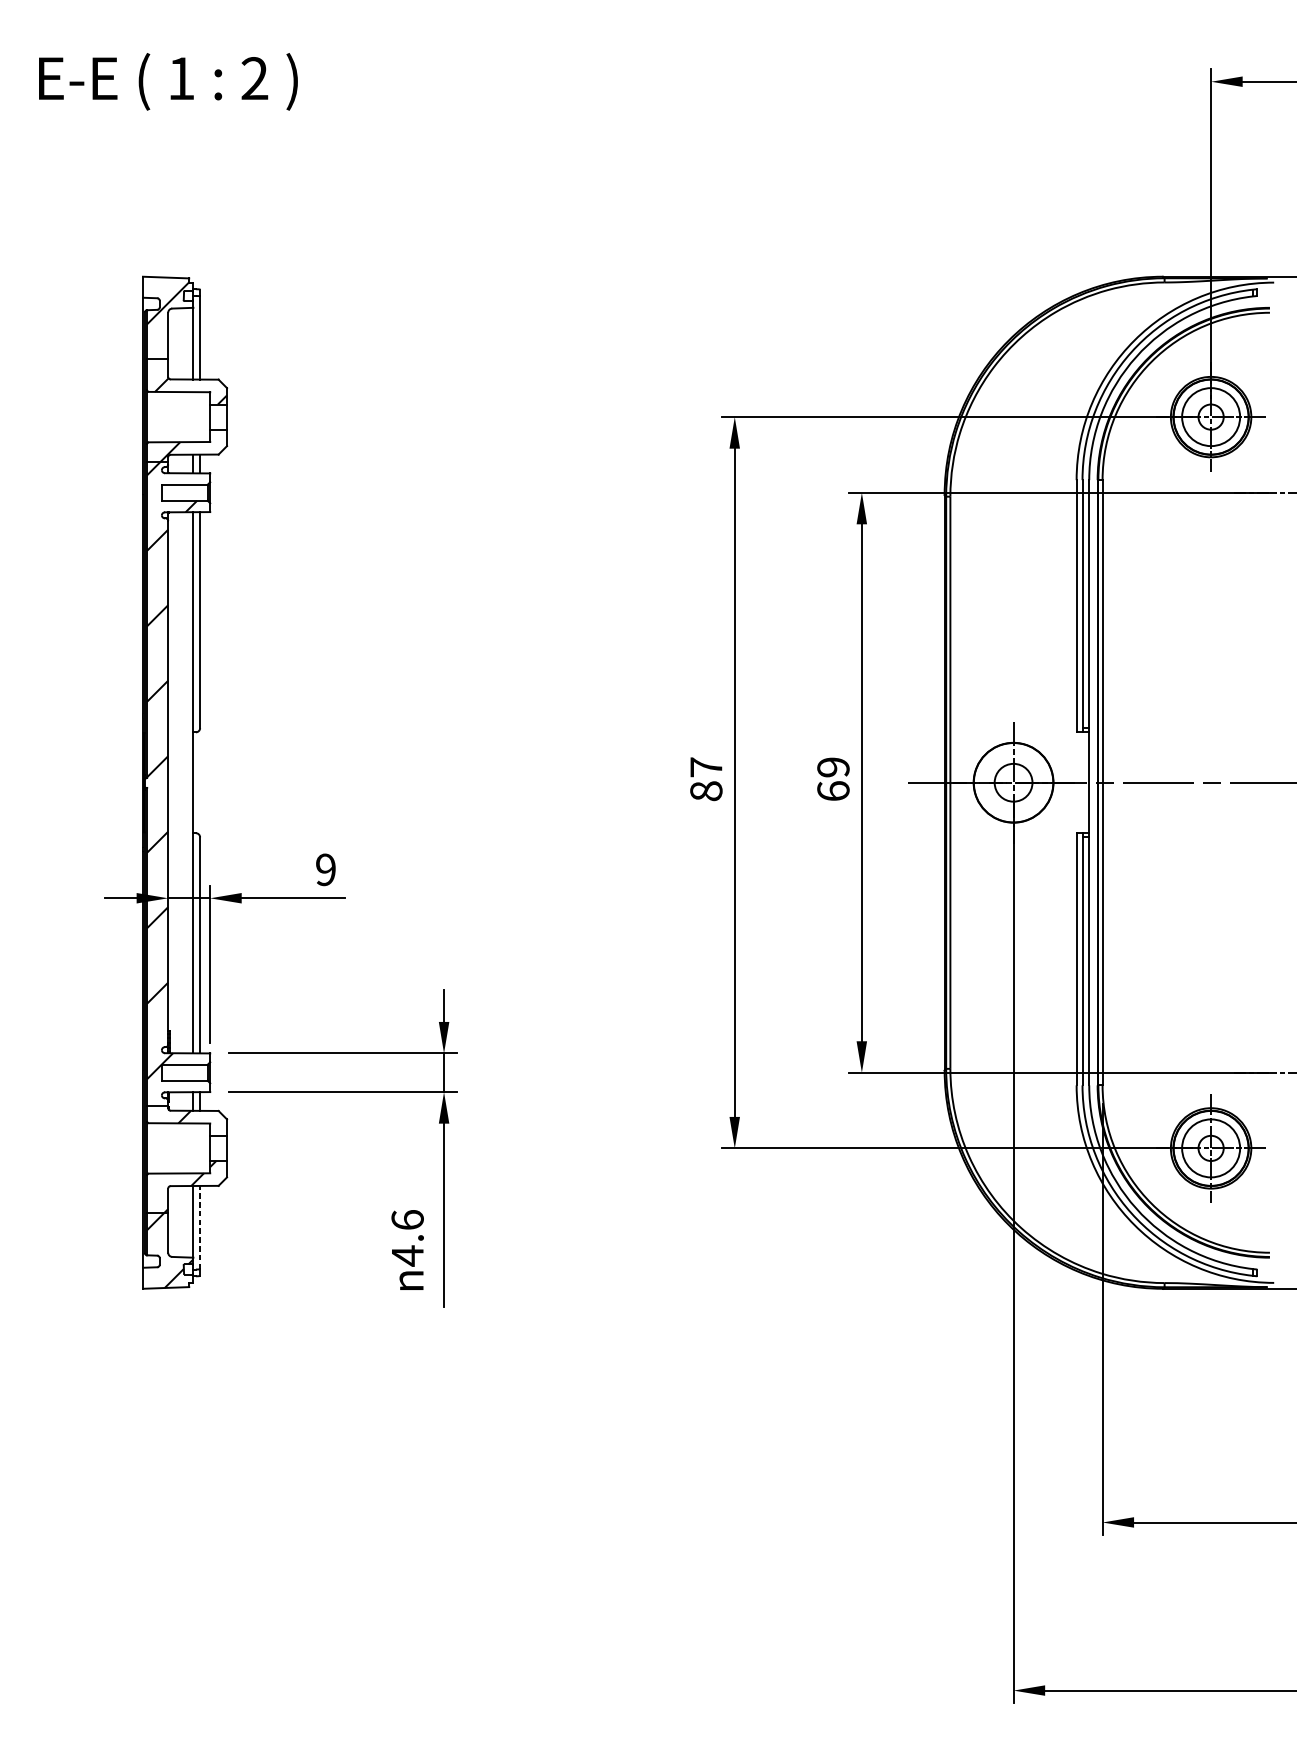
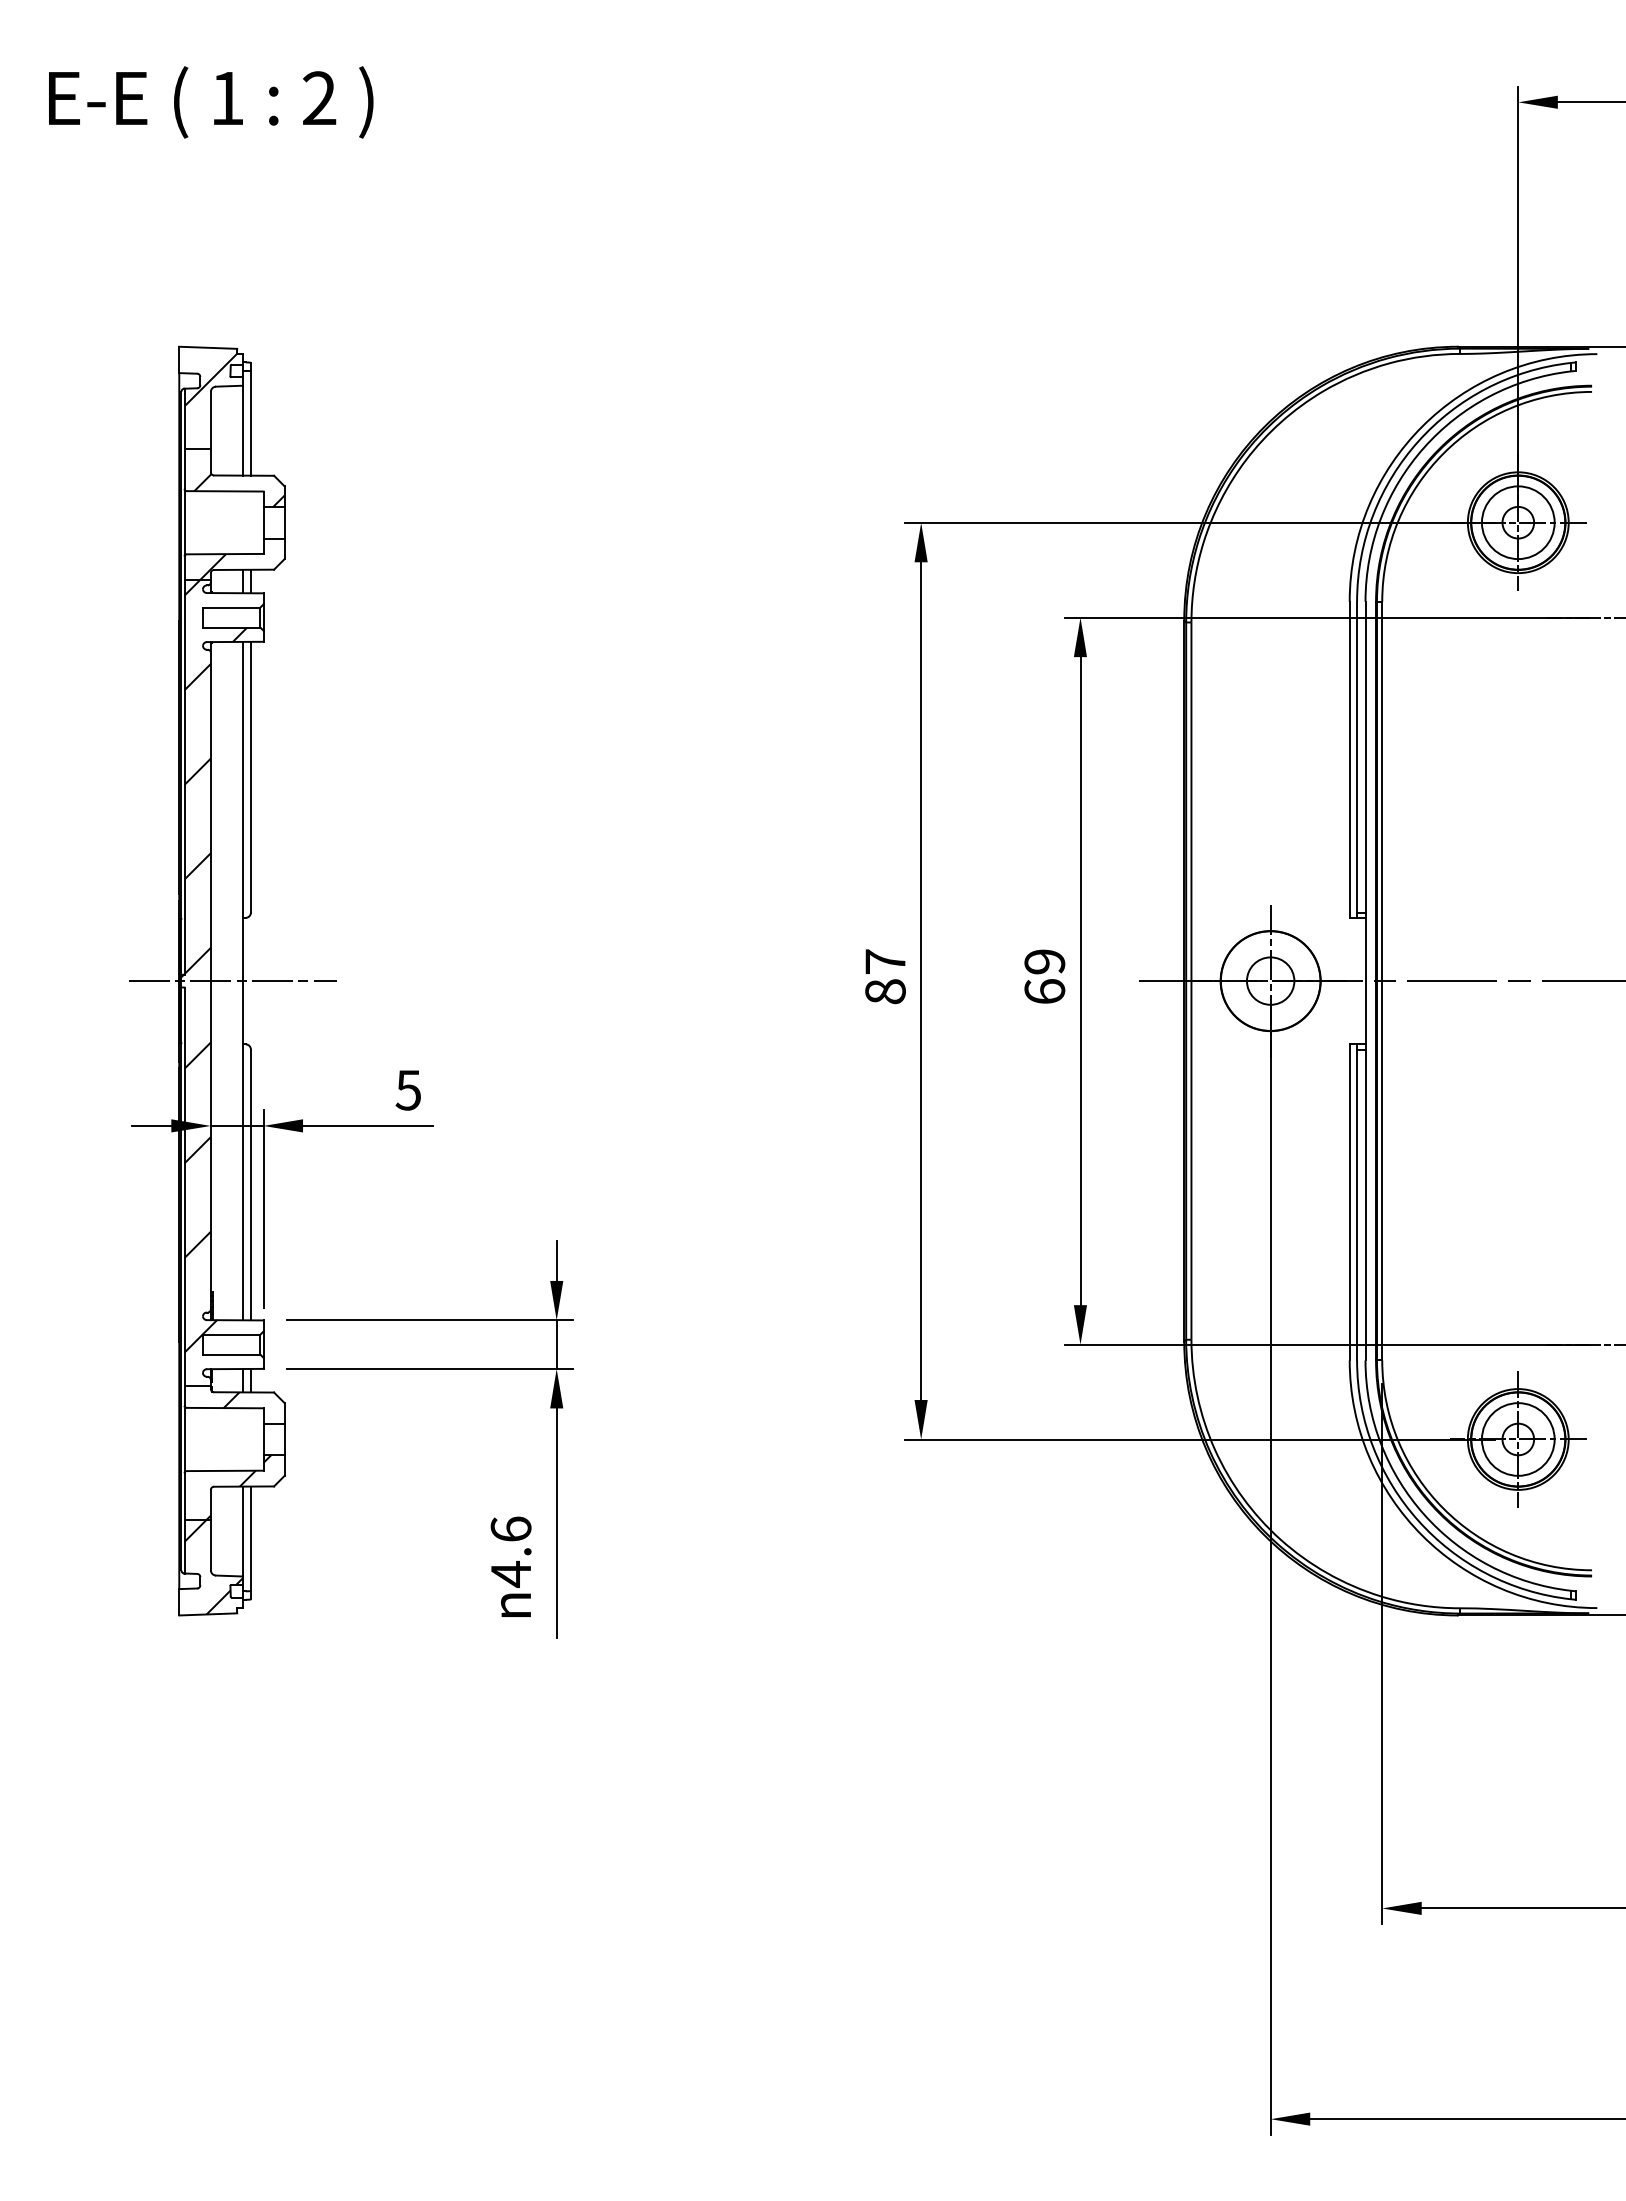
line: (185, 783) -> (232, 981), added
text: (325, 869) -> (407, 1089), 9 -> 5
line: (199, 1227) -> (250, 1538), dashed -> solid

